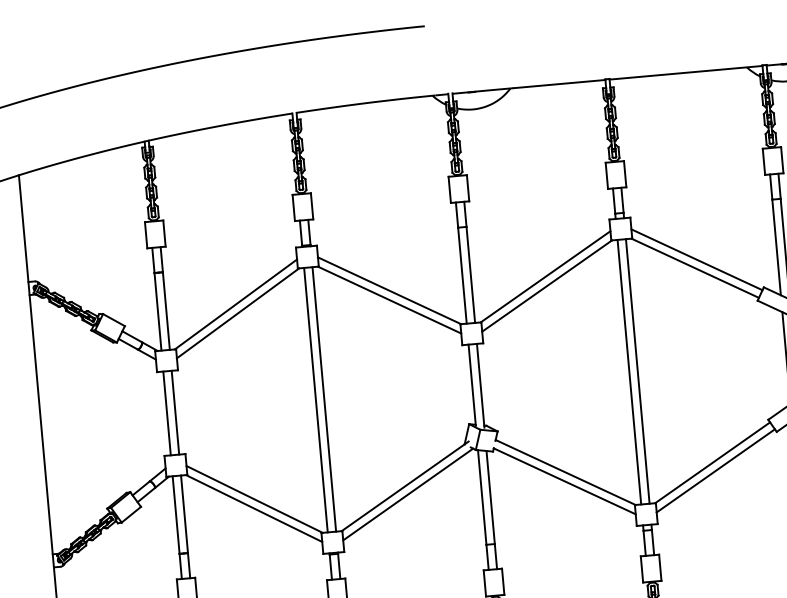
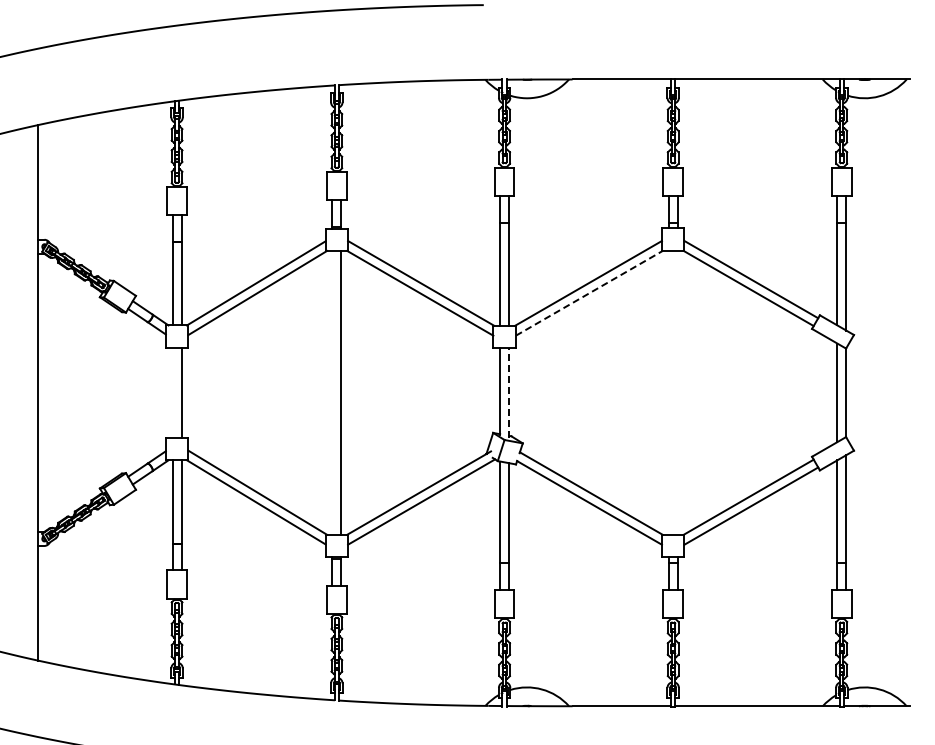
line: (547, 286) -> (589, 293), solid -> dashed
line: (629, 371) -> (668, 392), removed
line: (637, 371) -> (677, 392), removed
line: (481, 386) -> (509, 393), solid -> dashed
line: (316, 399) -> (332, 392), removed
line: (166, 413) -> (172, 392), removed

